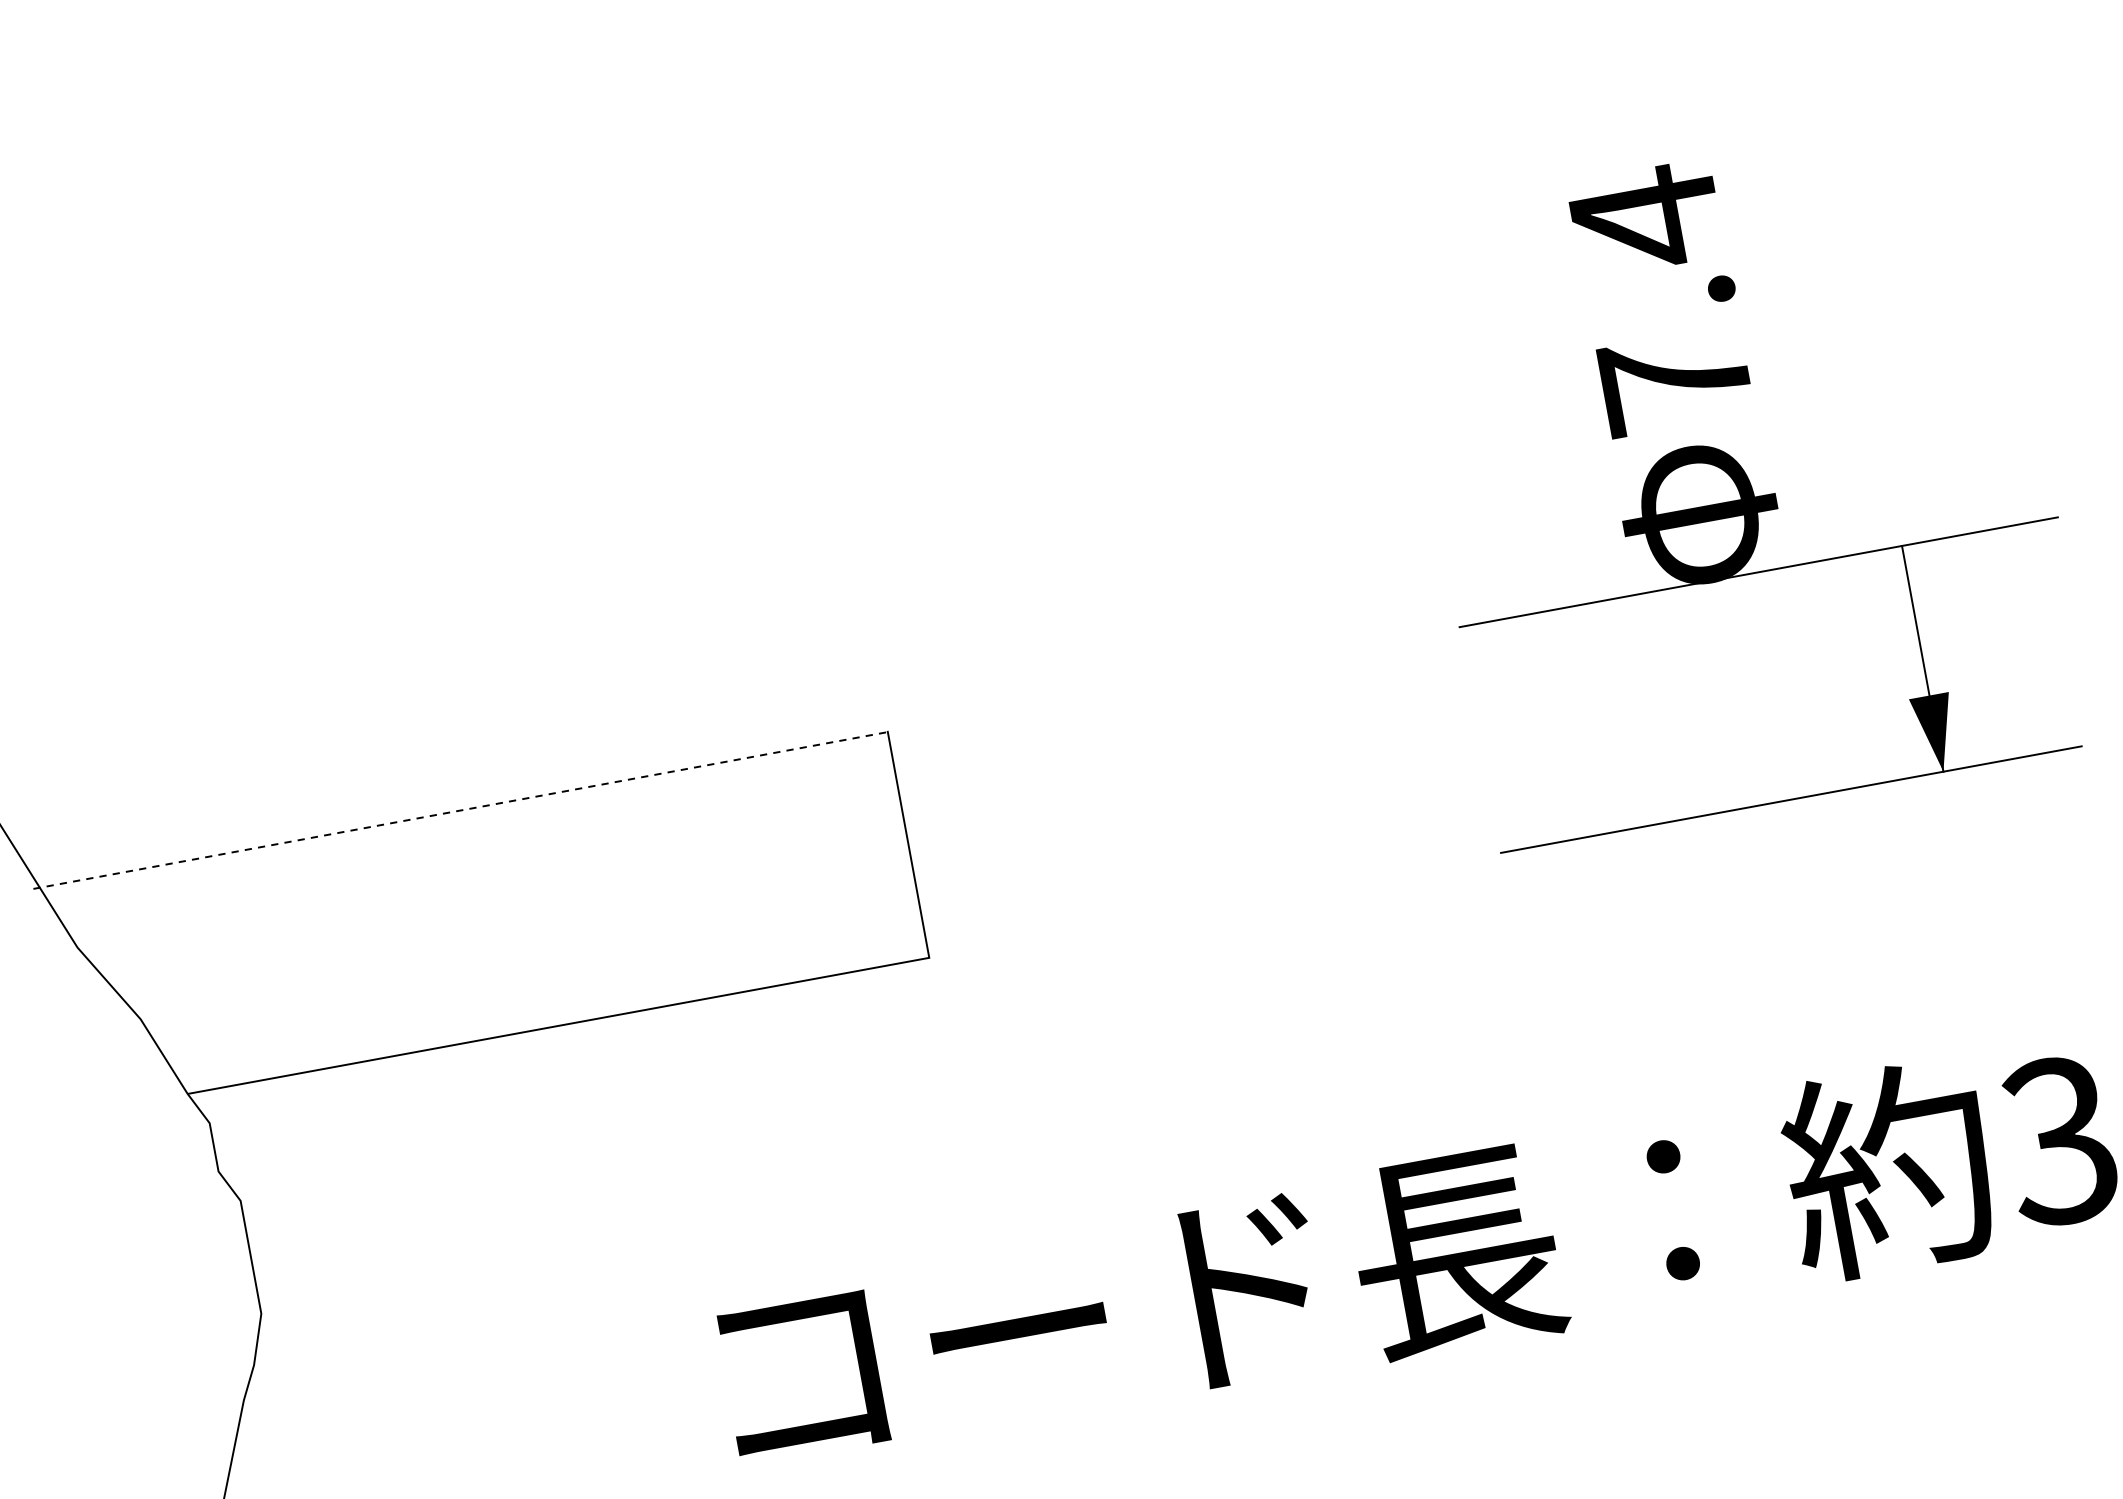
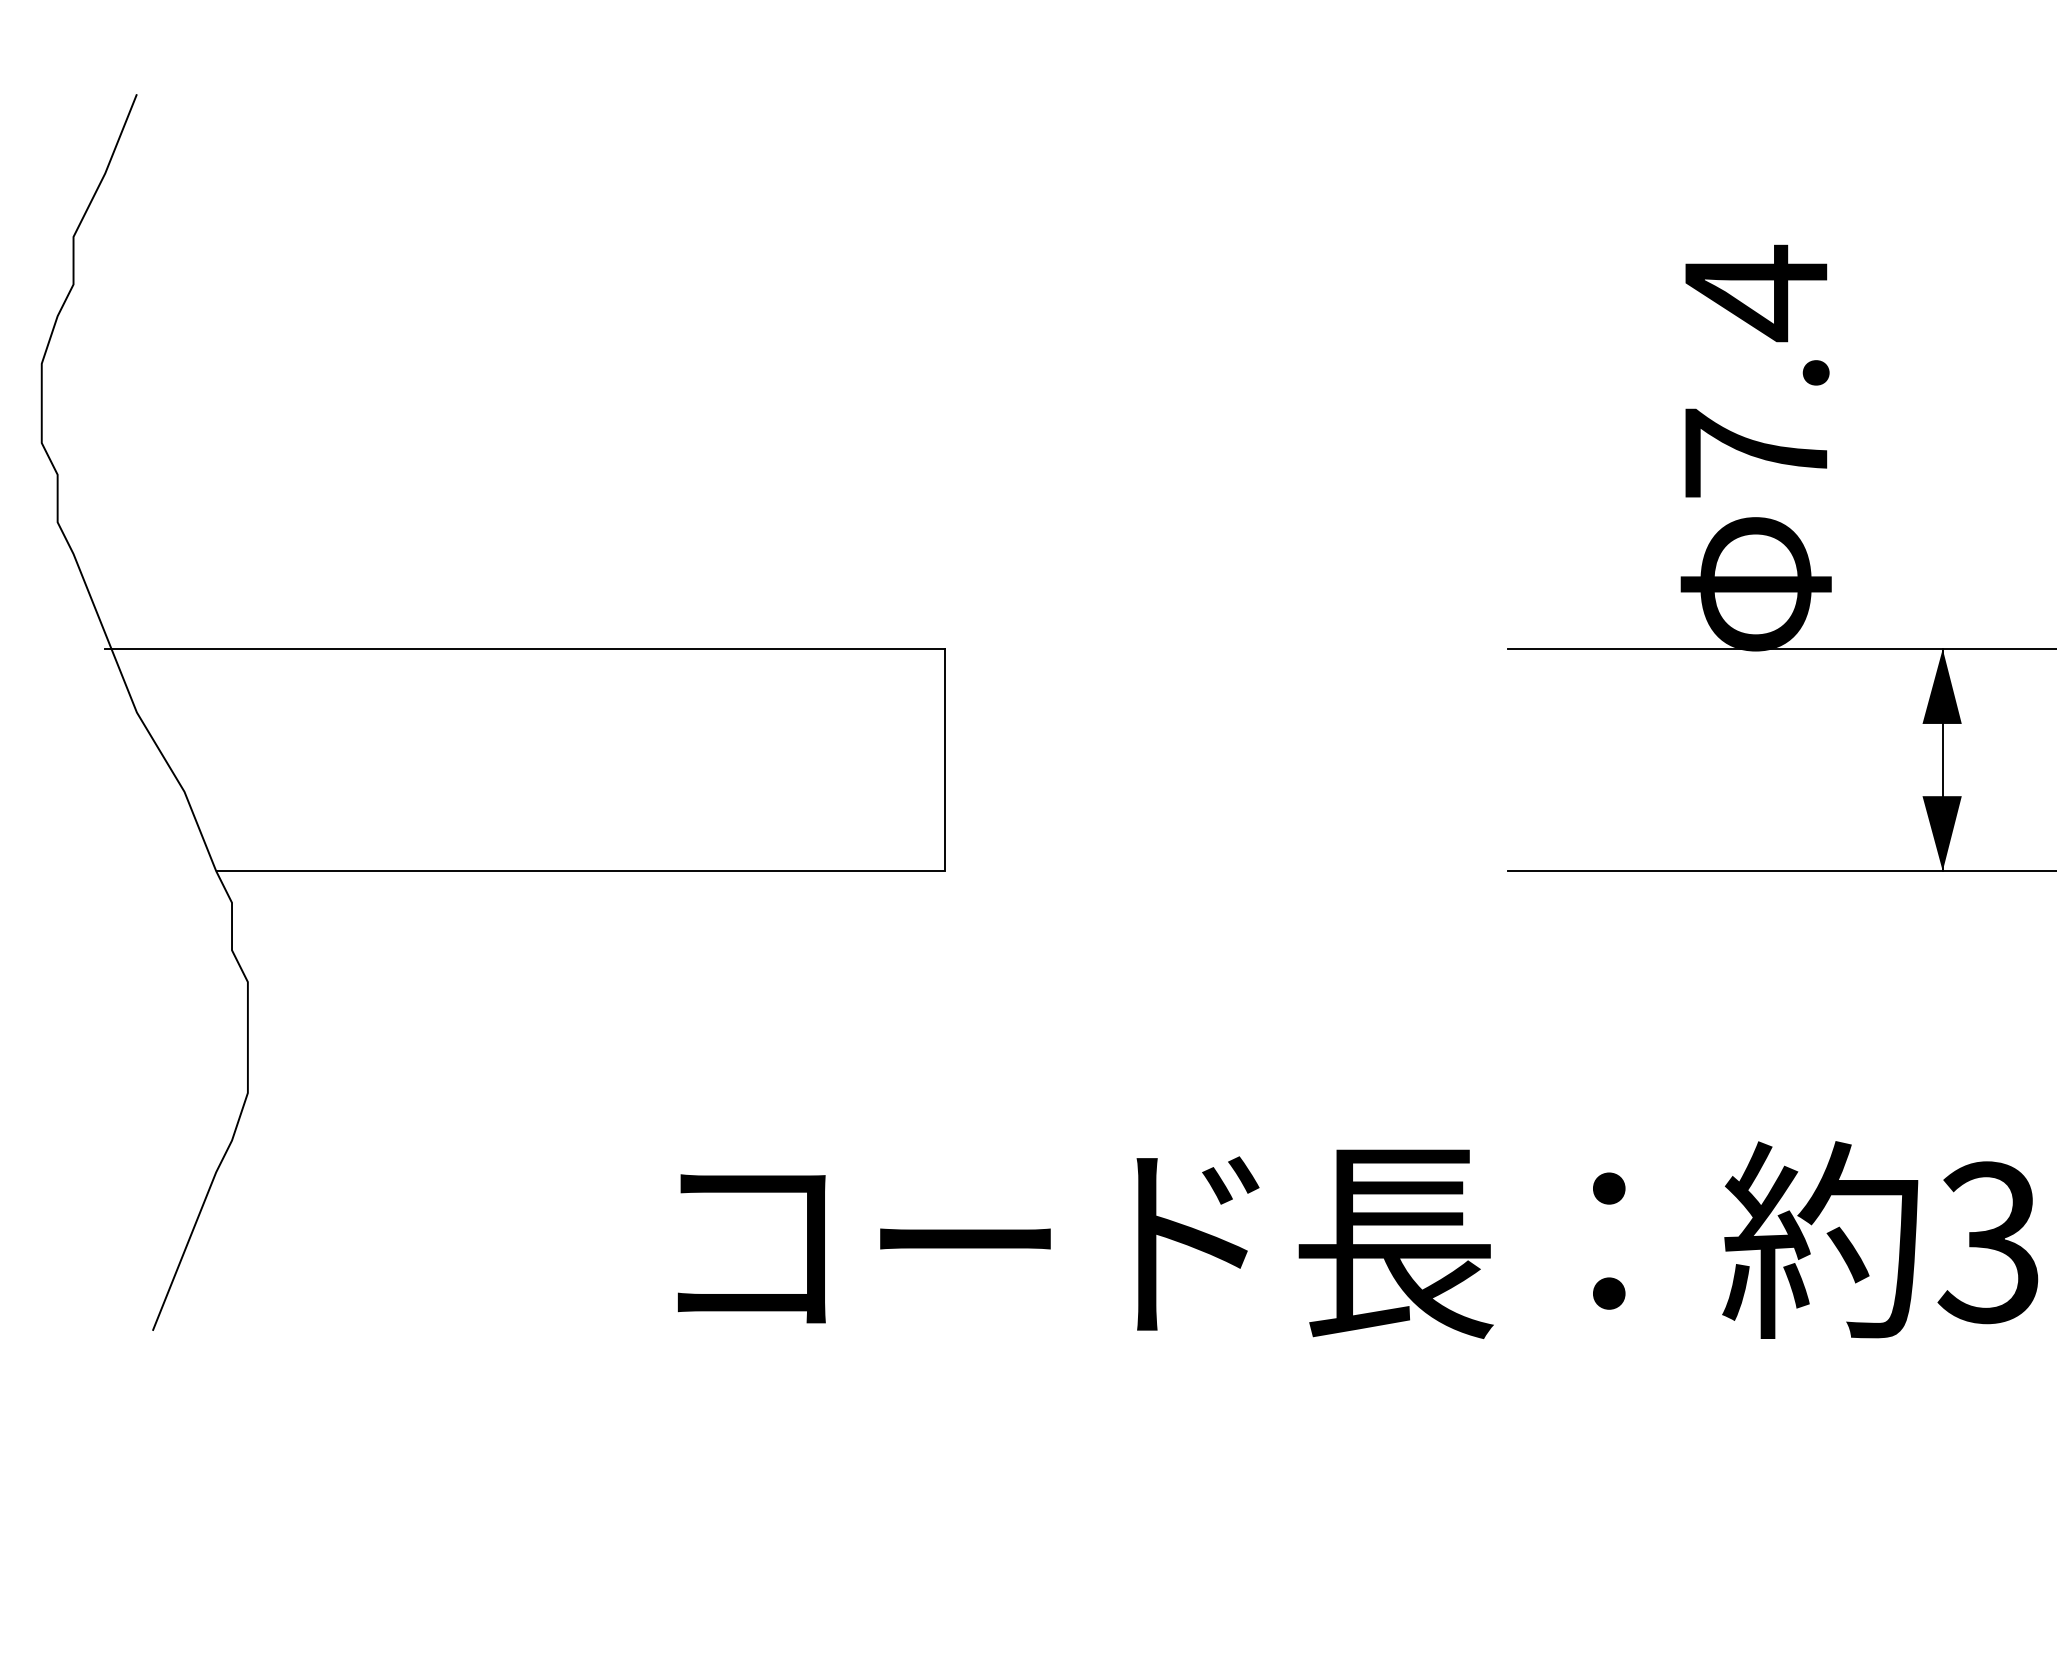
fill: (1907, 584) -> (1941, 686), added
line: (460, 810) -> (525, 649), dashed -> solid

